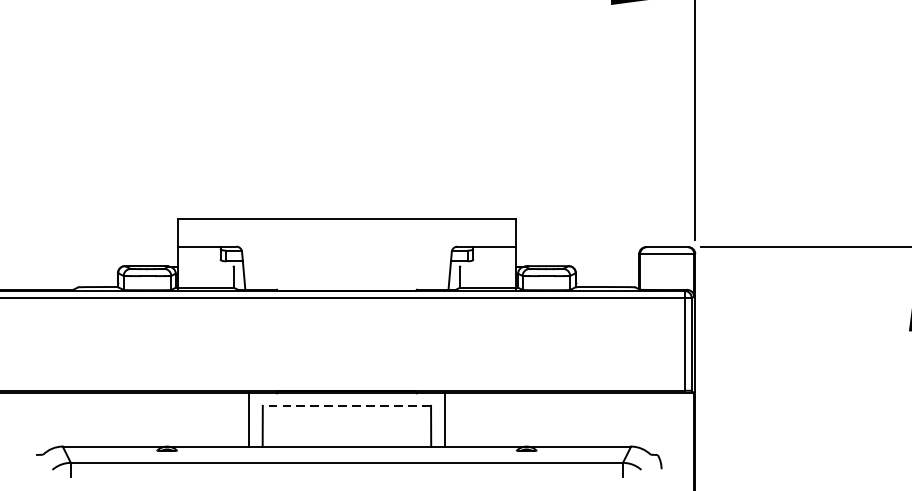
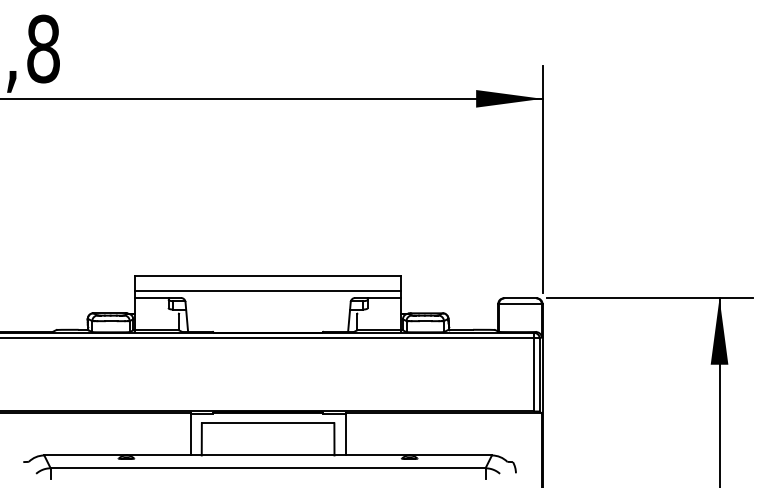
line: (346, 238) -> (267, 291), added
line: (346, 406) -> (267, 423), dashed -> solid

